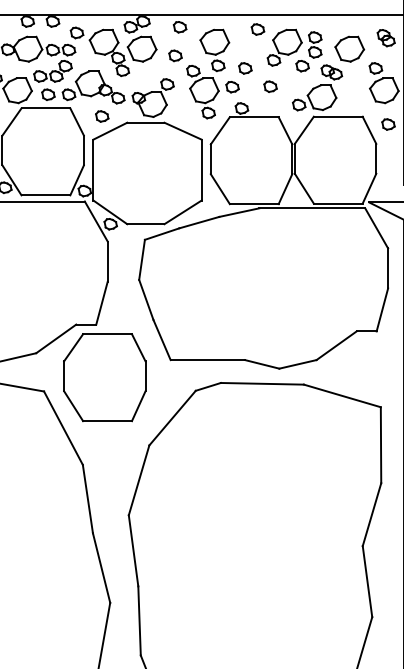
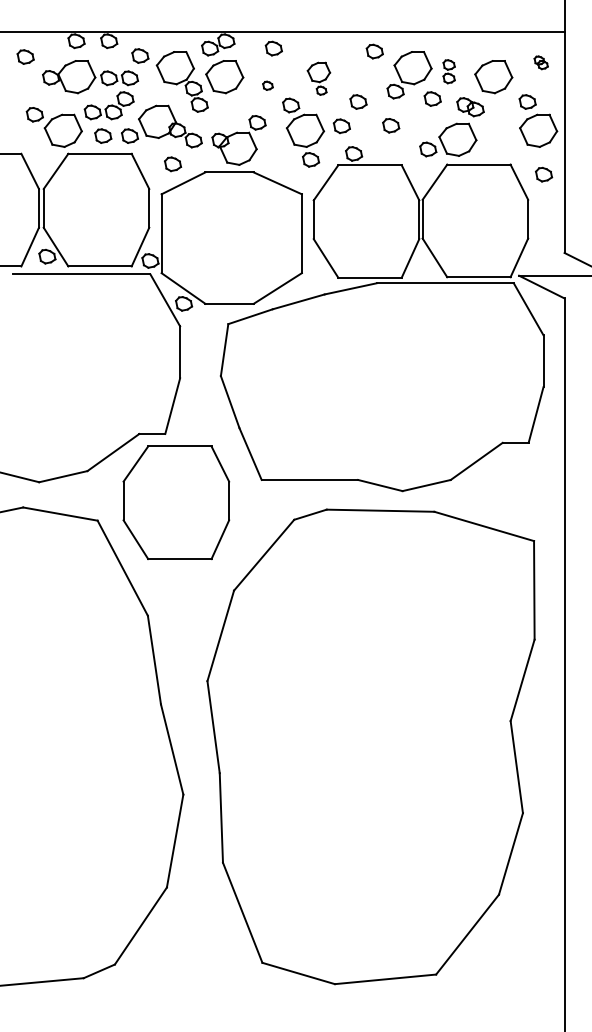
part: (386, 37) -> (541, 62), size x0.6
part: (315, 44) -> (449, 71), size x0.7
part: (214, 50) -> (318, 78), size x0.6
part: (175, 55) -> (267, 85), size x0.6

